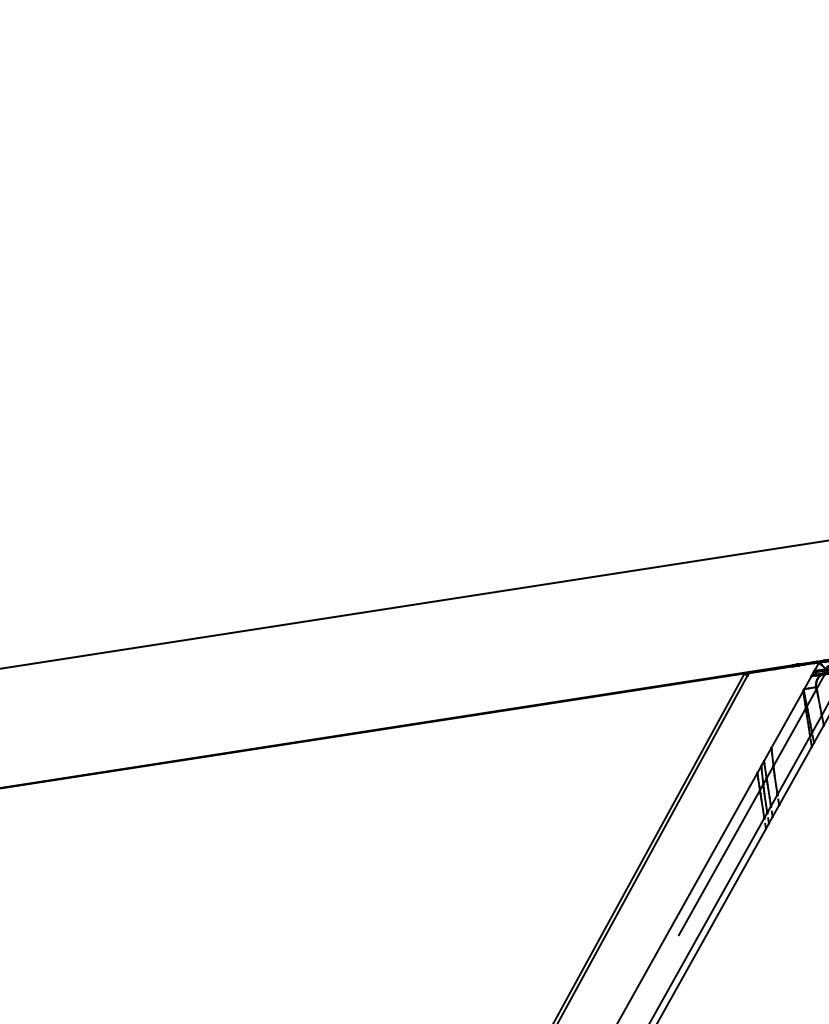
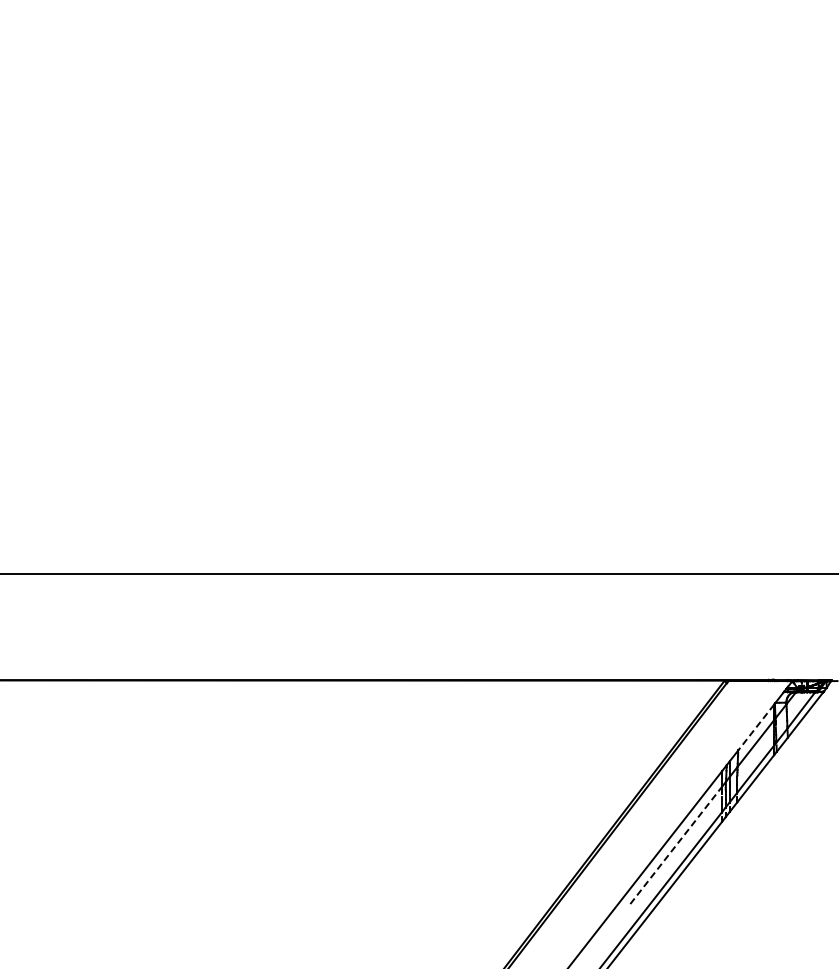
line: (786, 719) -> (755, 727), solid -> dashed
line: (719, 862) -> (676, 845), solid -> dashed

